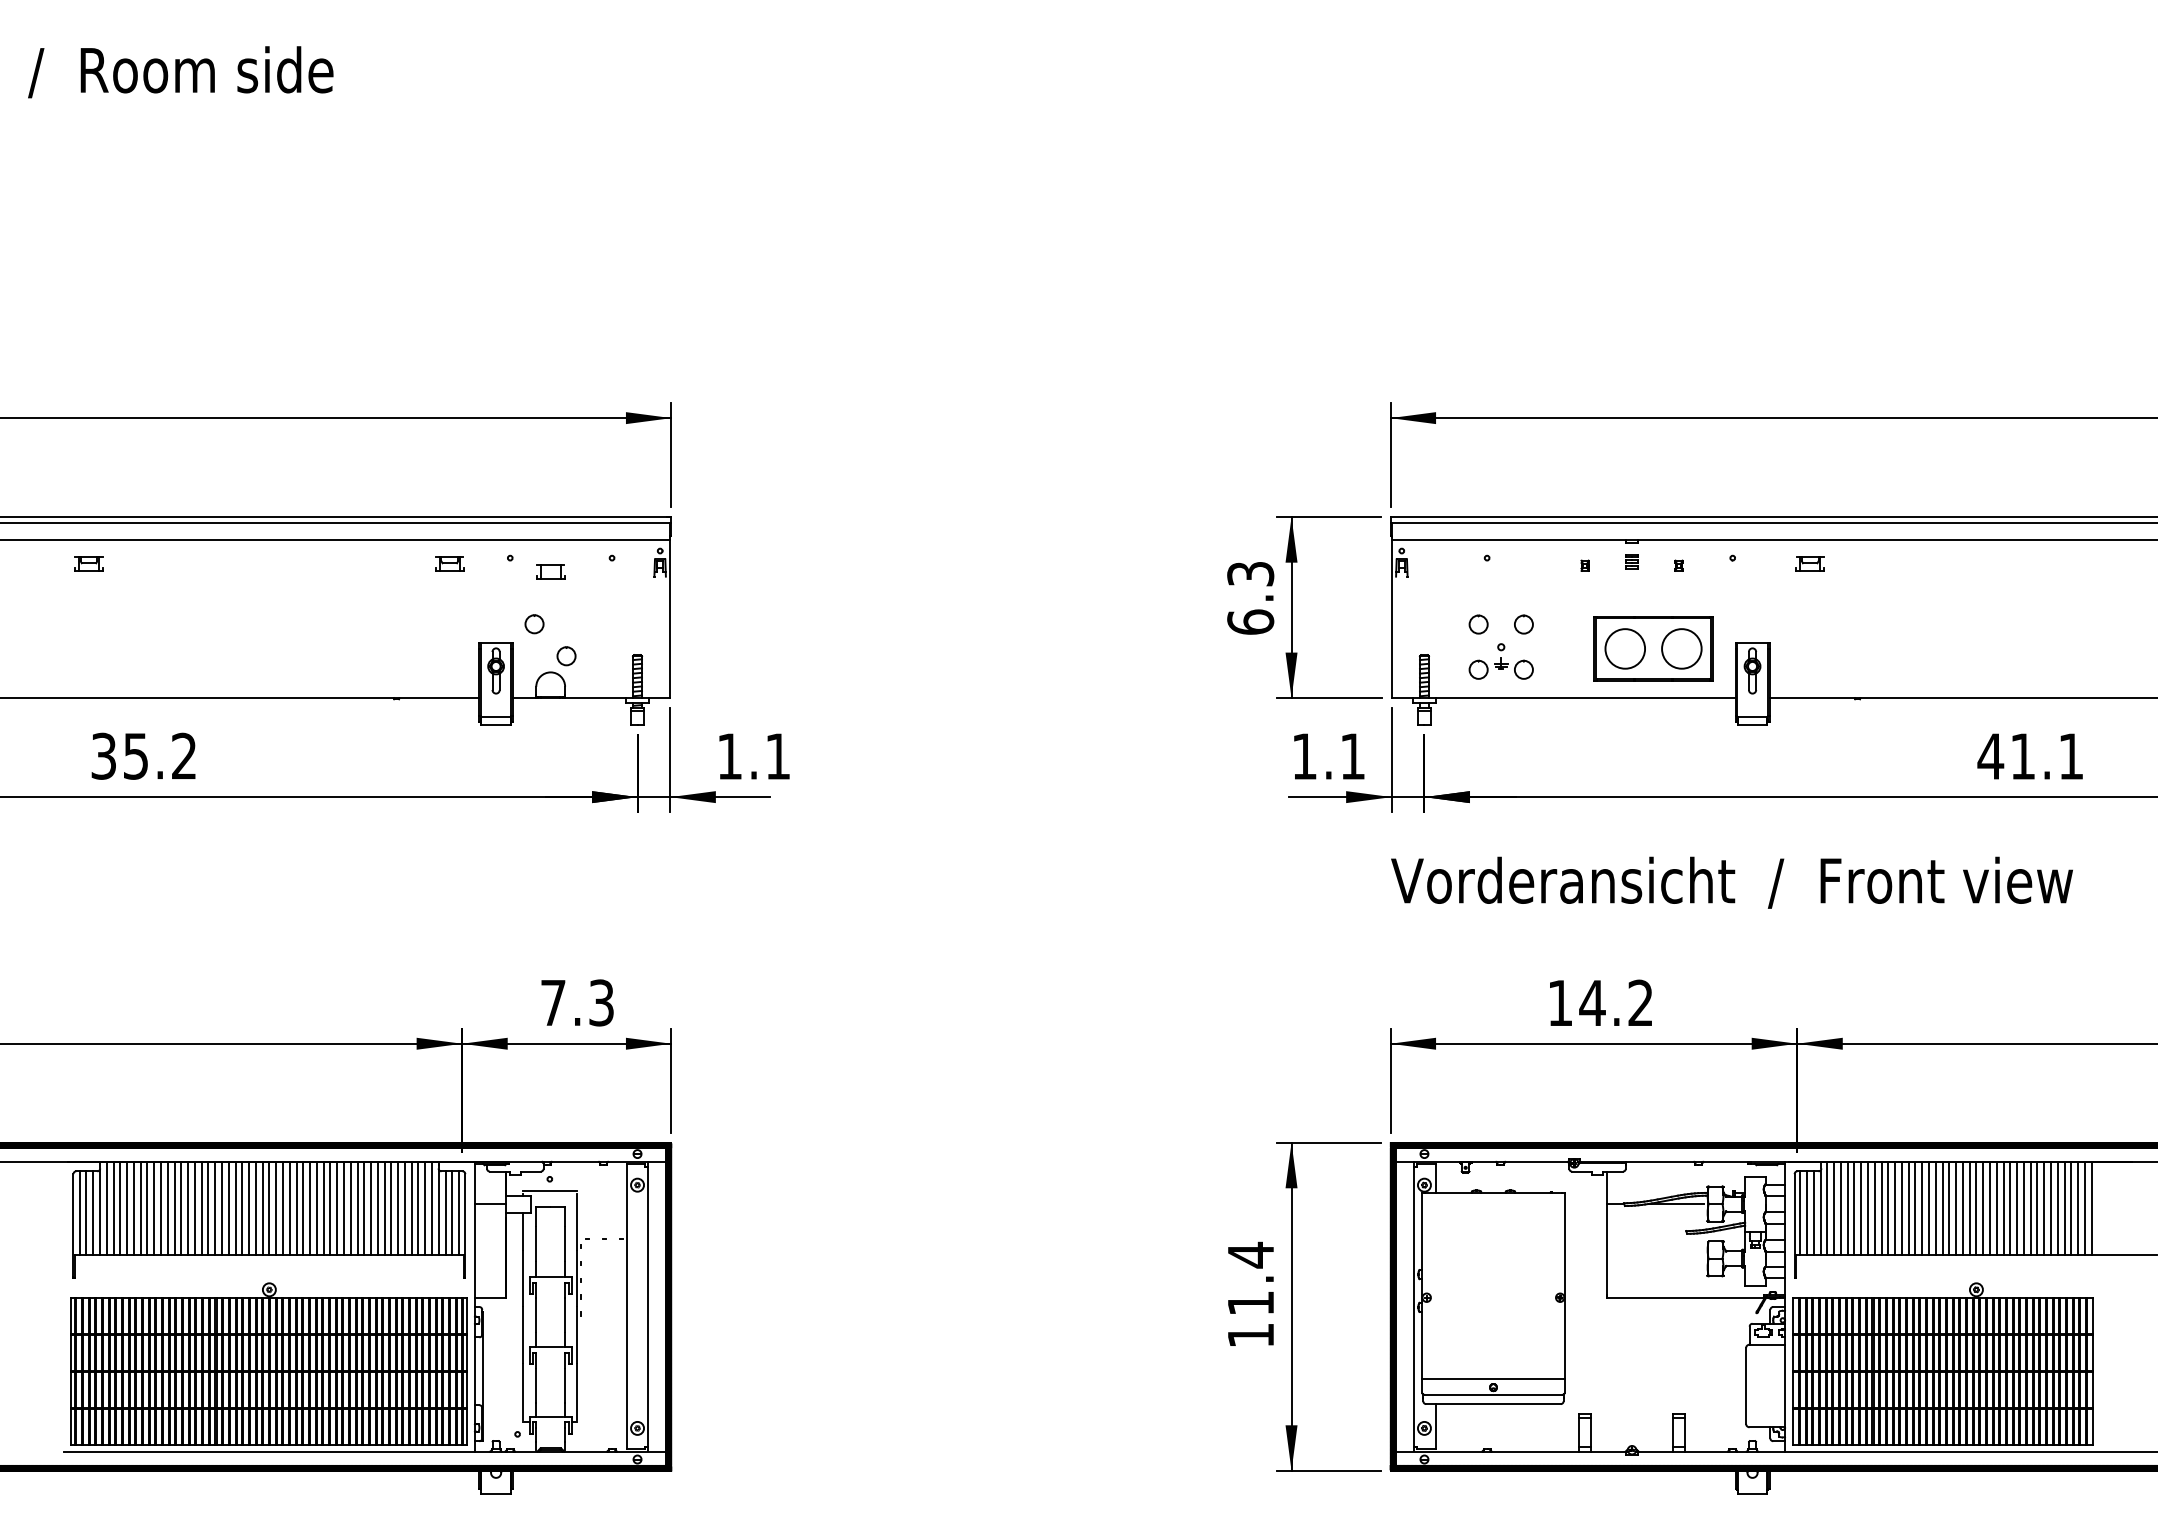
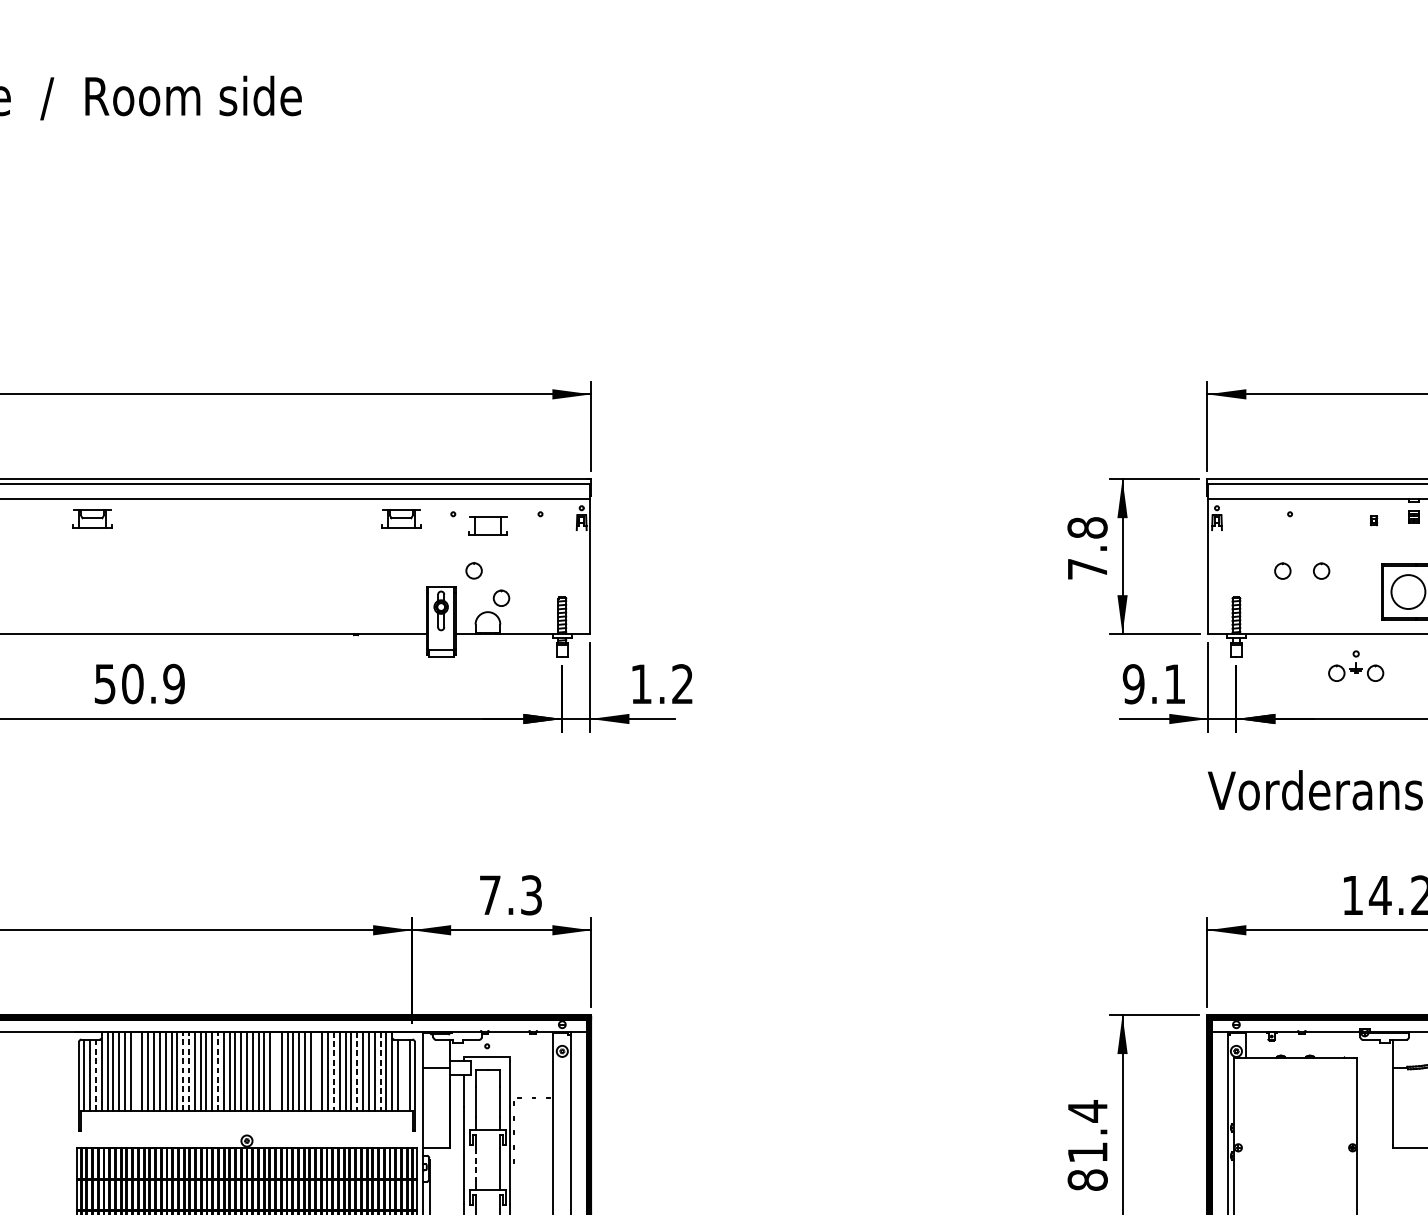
part: (88, 563) -> (92, 518), size x1.6
part: (449, 563) -> (401, 518), size x1.6
part: (550, 571) -> (487, 525), size x1.6
text: (1250, 597) -> (1087, 547), 6.3 -> 7.8
part: (1500, 661) -> (1355, 666), moved
text: (144, 755) -> (140, 683), 35.2 -> 50.9
text: (777, 756) -> (682, 684), 1.1 -> 1.2
text: (1304, 756) -> (1133, 684), 1.1 -> 9.1
line: (140, 1207) -> (136, 1070), removed
line: (194, 1207) -> (182, 1070), solid -> dashed
line: (201, 1207) -> (188, 1070), solid -> dashed
line: (235, 1207) -> (217, 1070), solid -> dashed
line: (303, 1207) -> (276, 1070), removed
line: (350, 1207) -> (316, 1070), removed
line: (371, 1208) -> (334, 1071), solid -> dashed
line: (398, 1208) -> (357, 1071), solid -> dashed
line: (425, 1208) -> (380, 1071), solid -> dashed
line: (452, 1212) -> (403, 1074), removed
line: (93, 1213) -> (96, 1075), solid -> dashed
line: (536, 1315) -> (475, 1163), solid -> dashed
text: (1250, 1335) -> (1087, 1180), 11.4 -> 81.4

